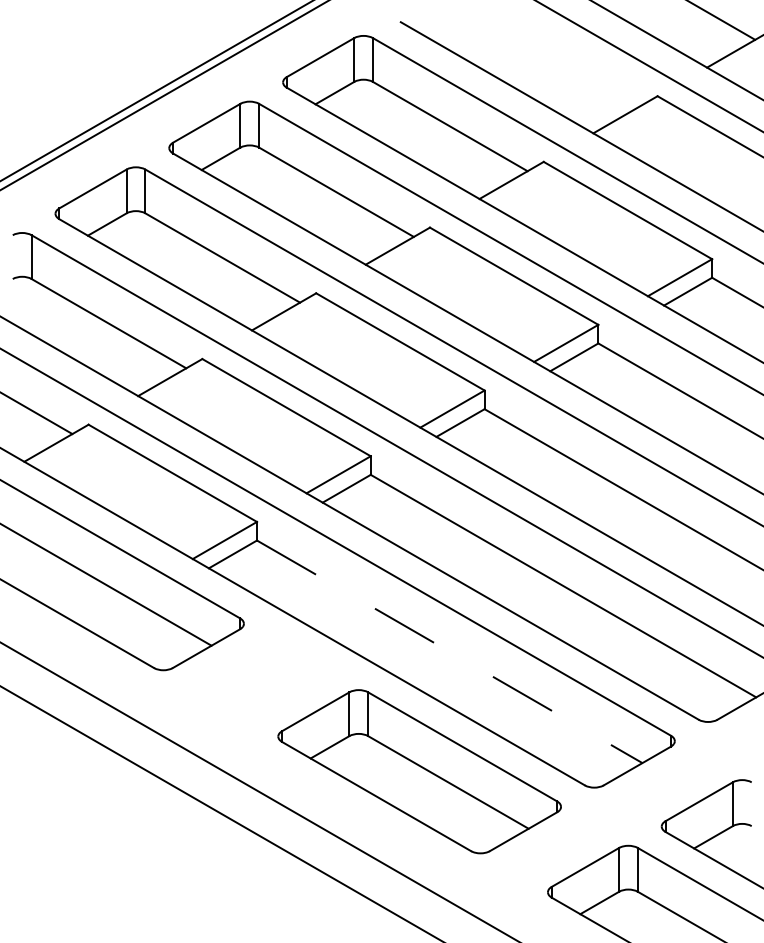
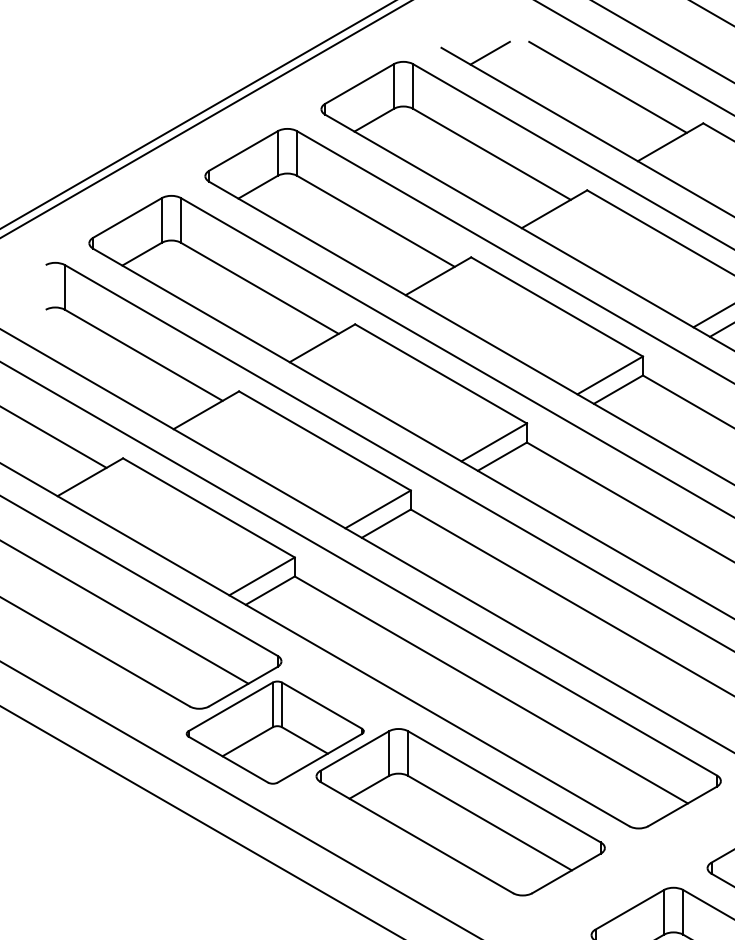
line: (448, 27) -> (490, 53), added
line: (563, 60) -> (607, 86), added
line: (449, 651) -> (491, 689), dashed -> solid
part: (237, 693) -> (274, 732), added

